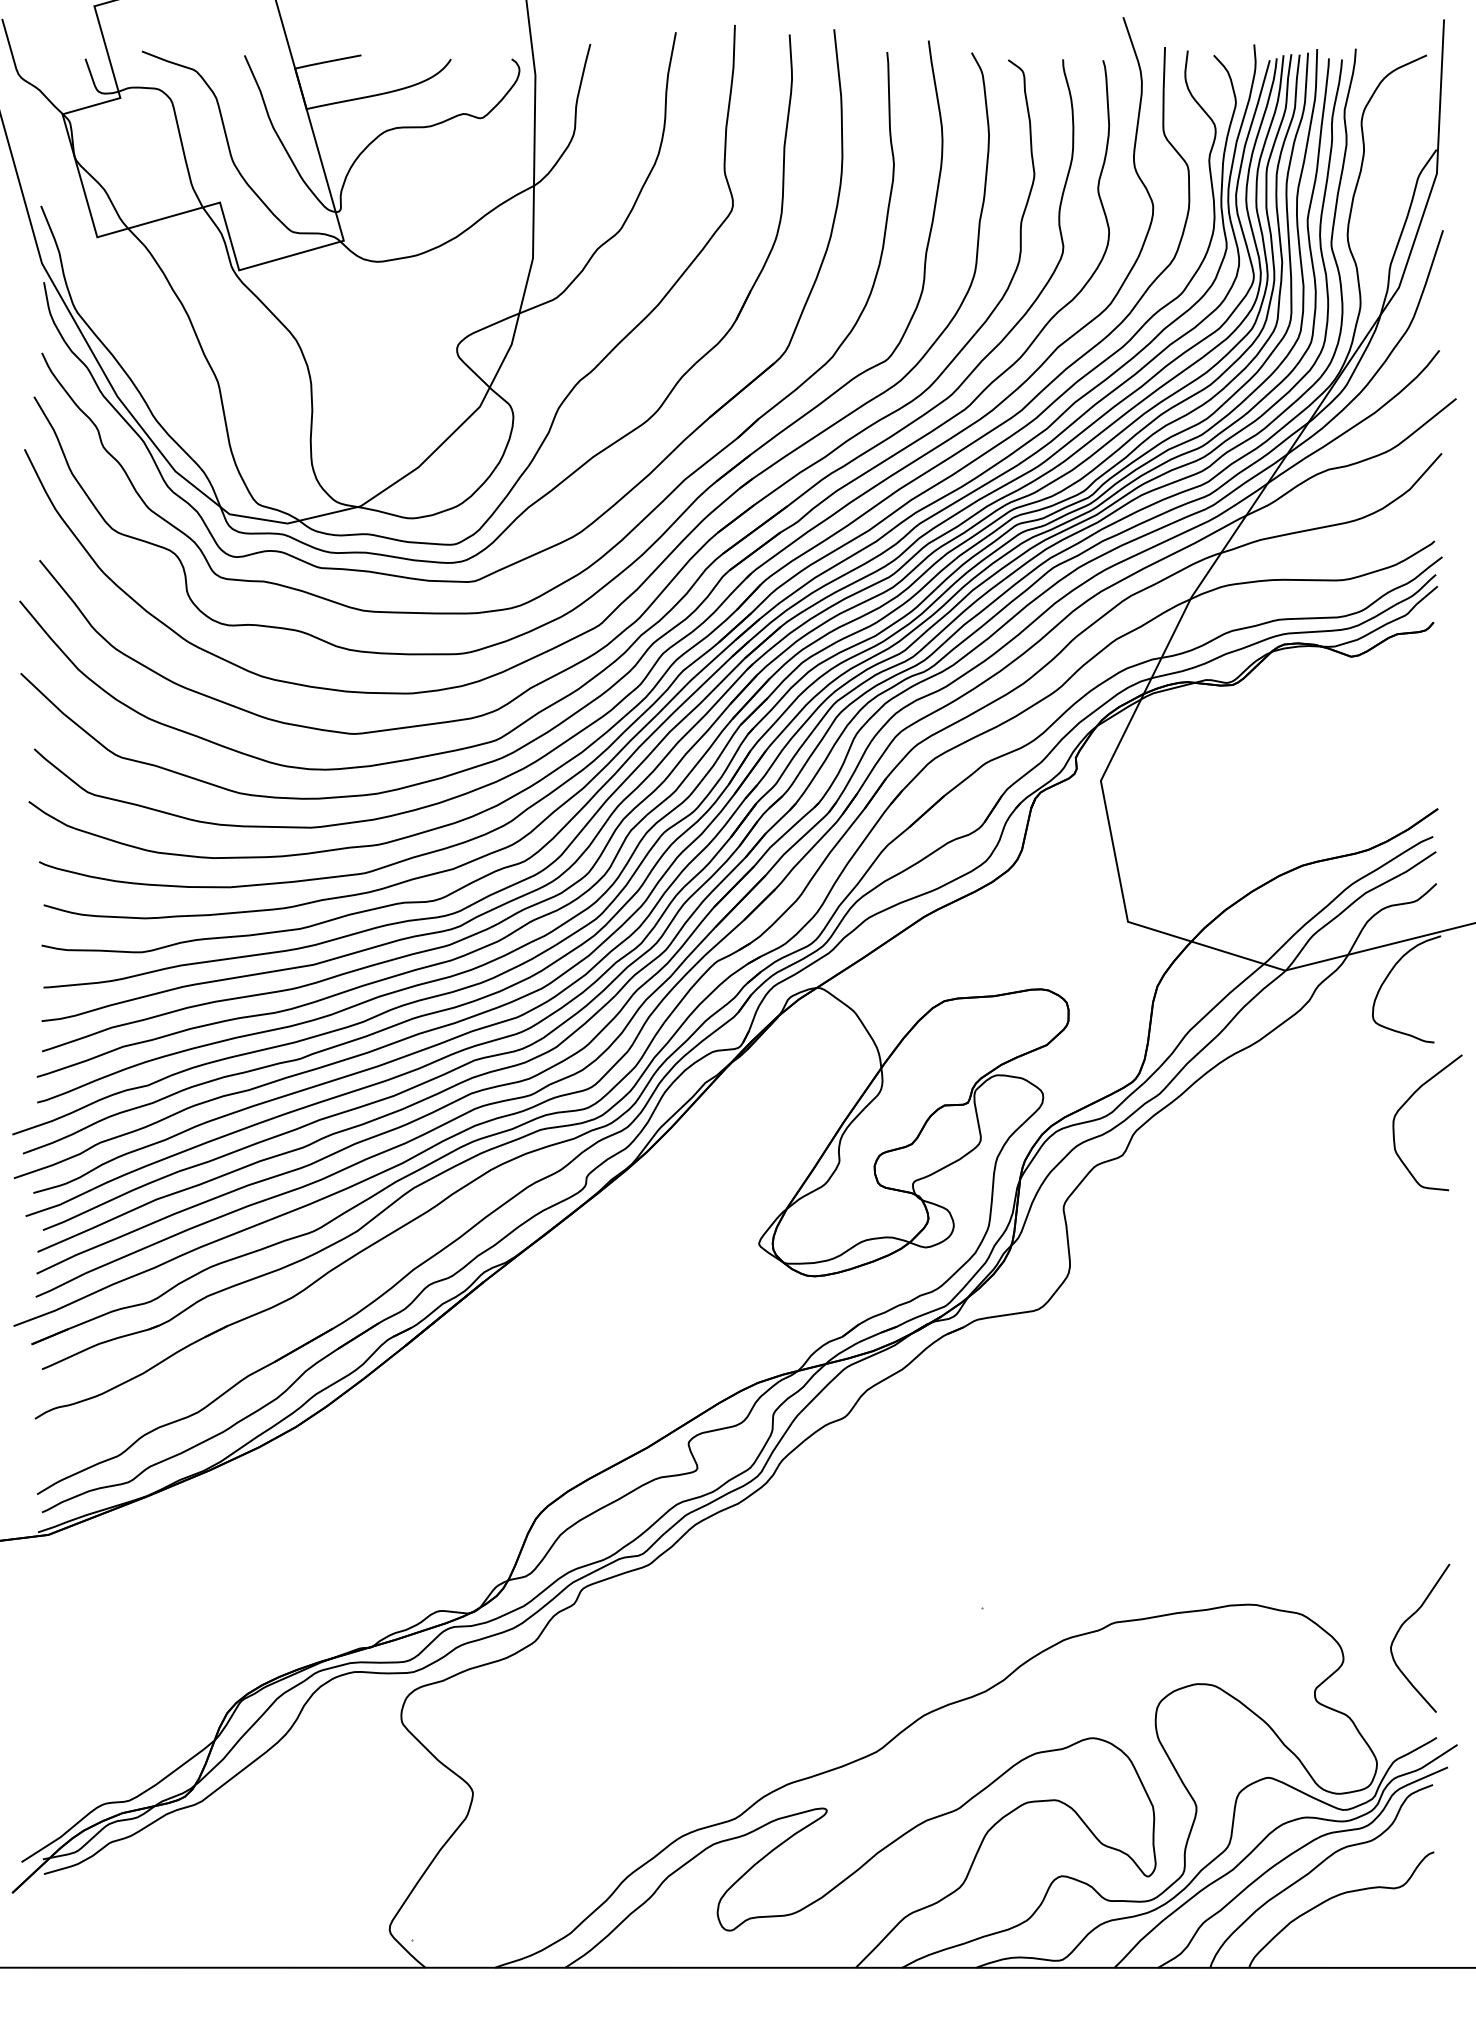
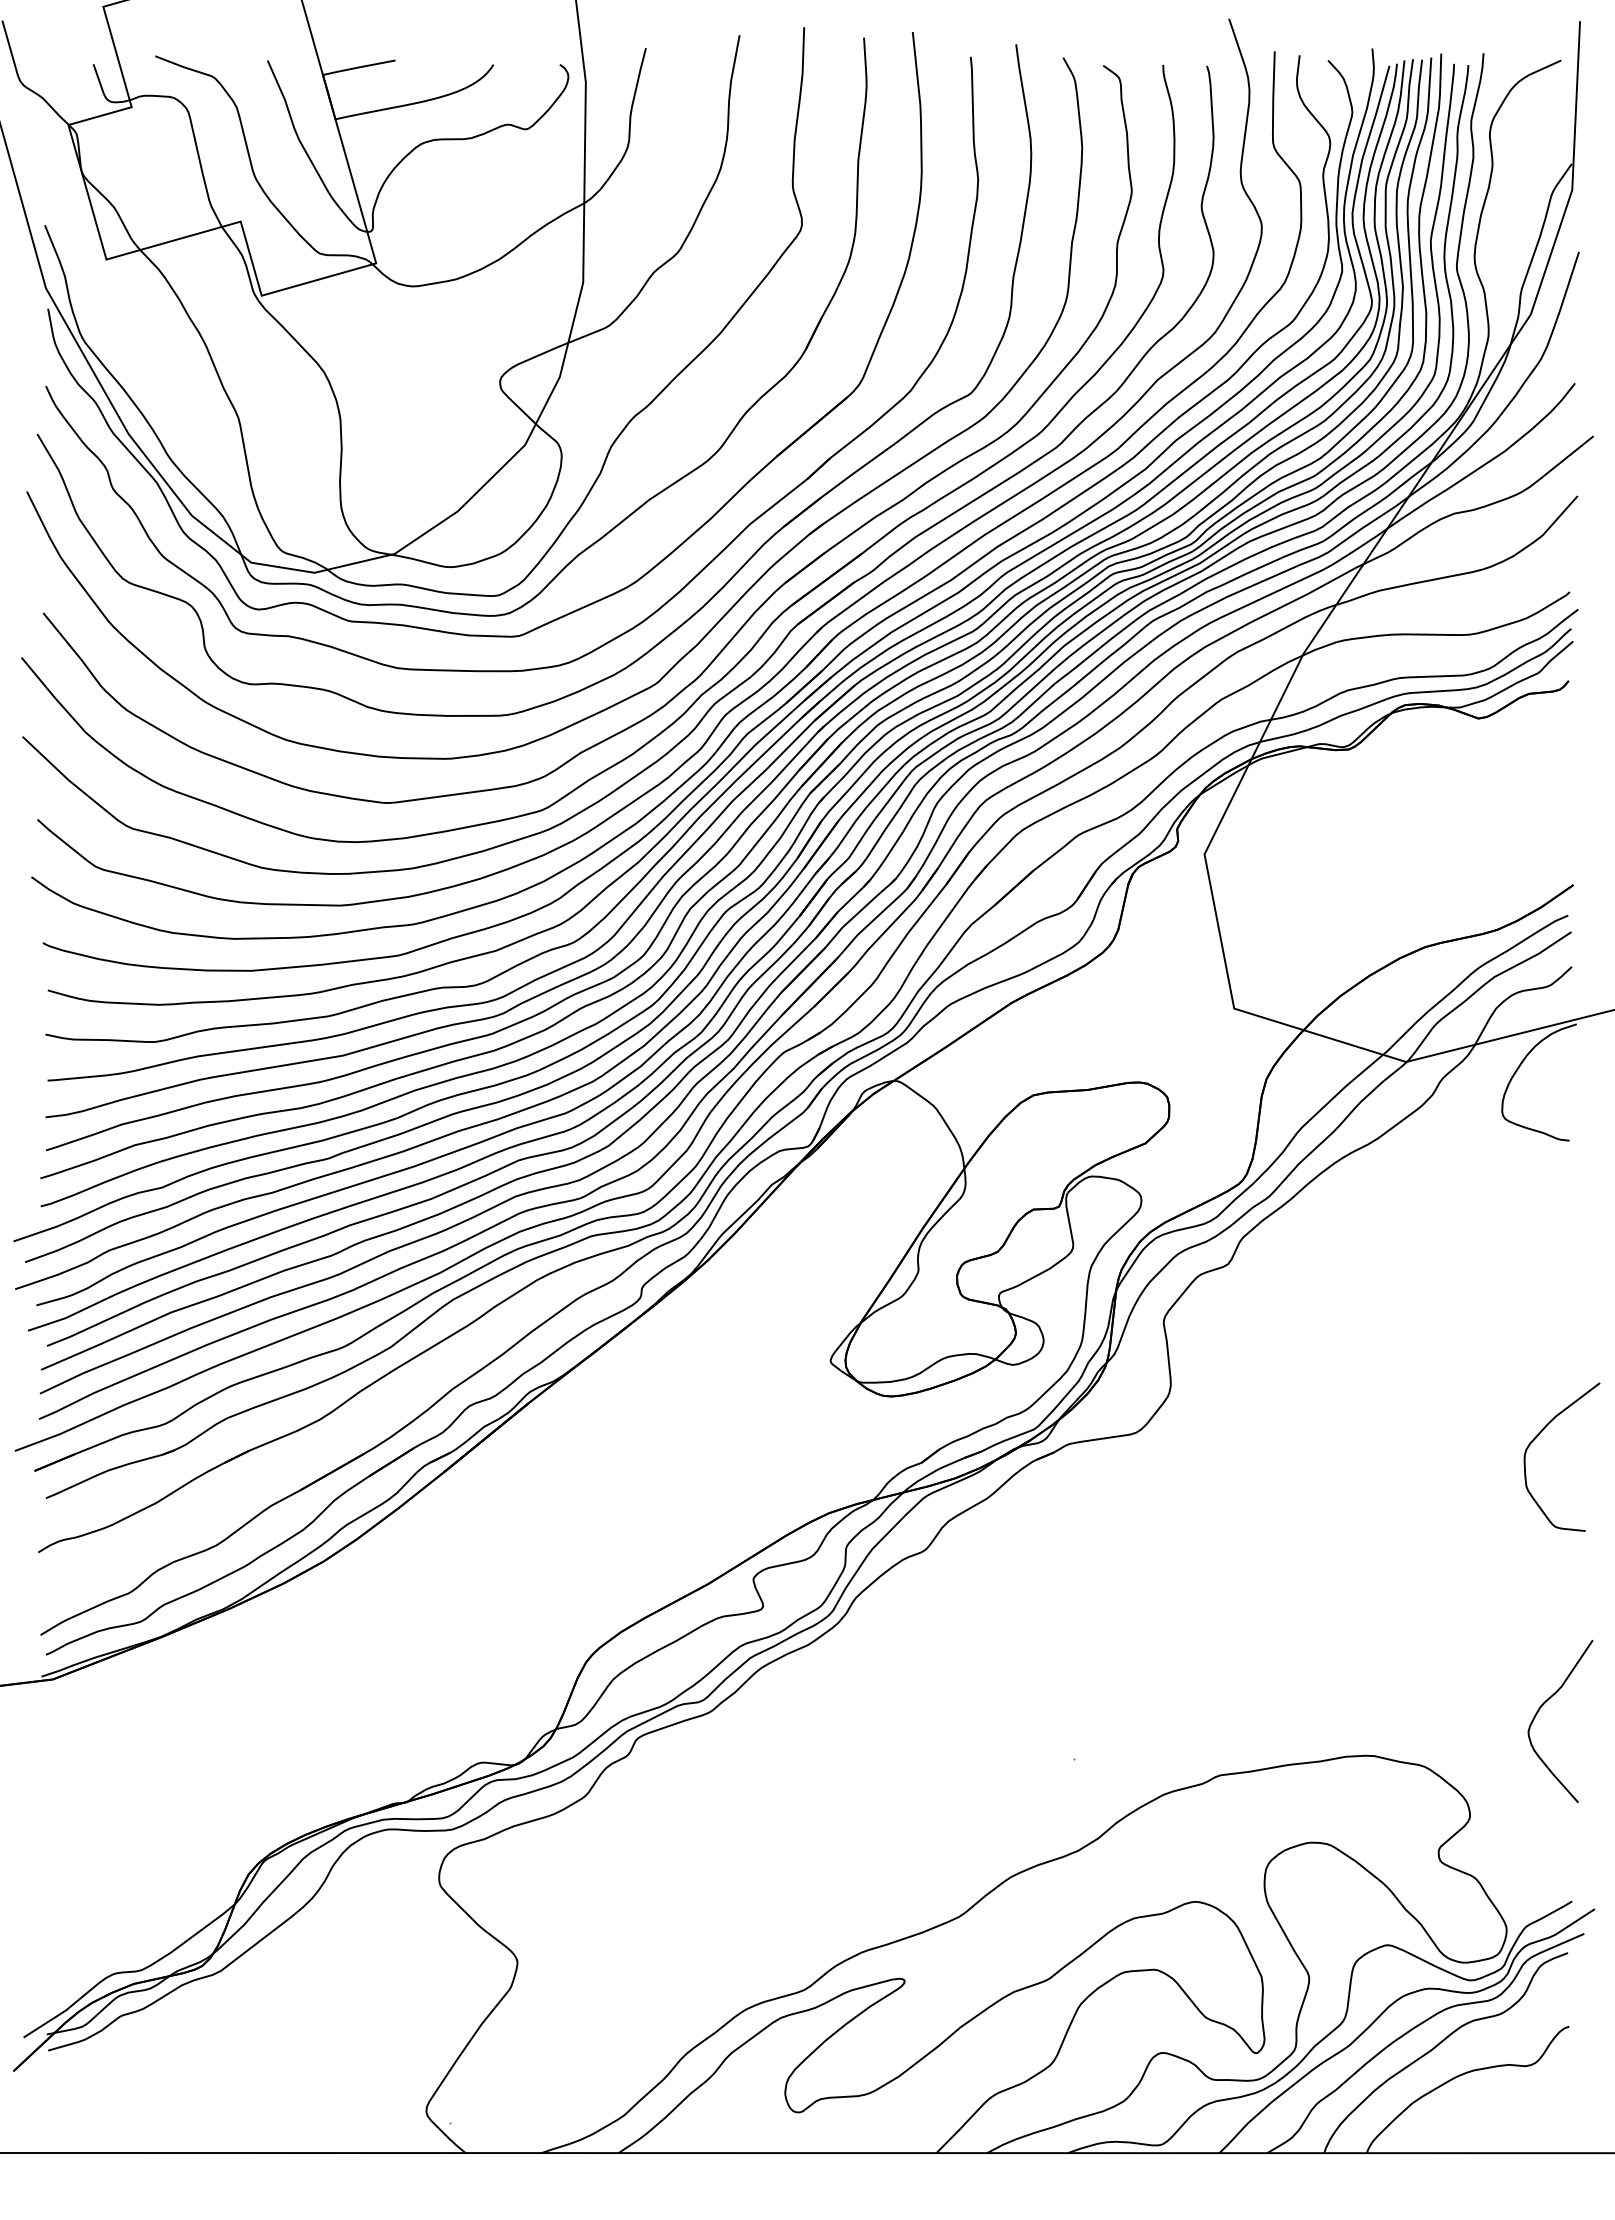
curve: (1406, 1103) -> (1538, 1436), moved
curve: (1402, 1626) -> (1541, 1708), moved

